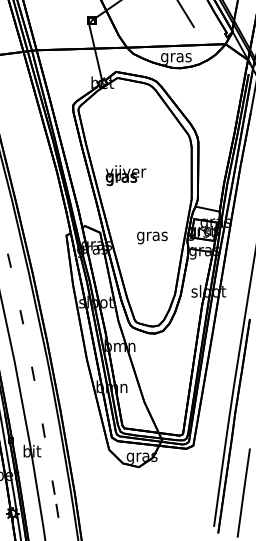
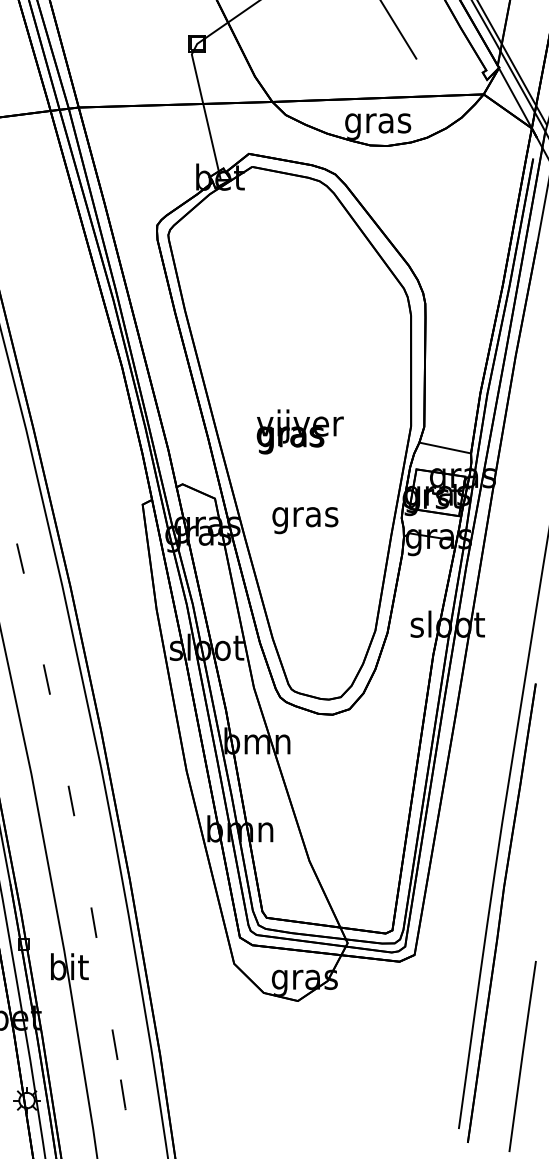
text: (125, 175) -> (299, 431), moved
text: (152, 237) -> (305, 519), moved

